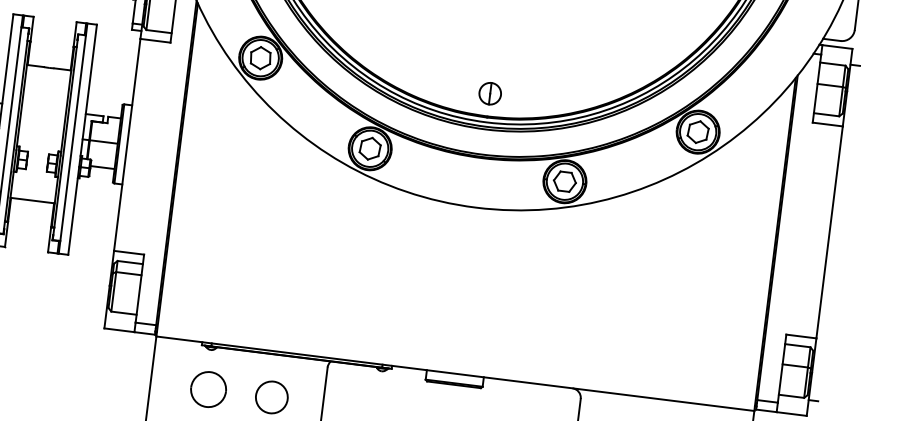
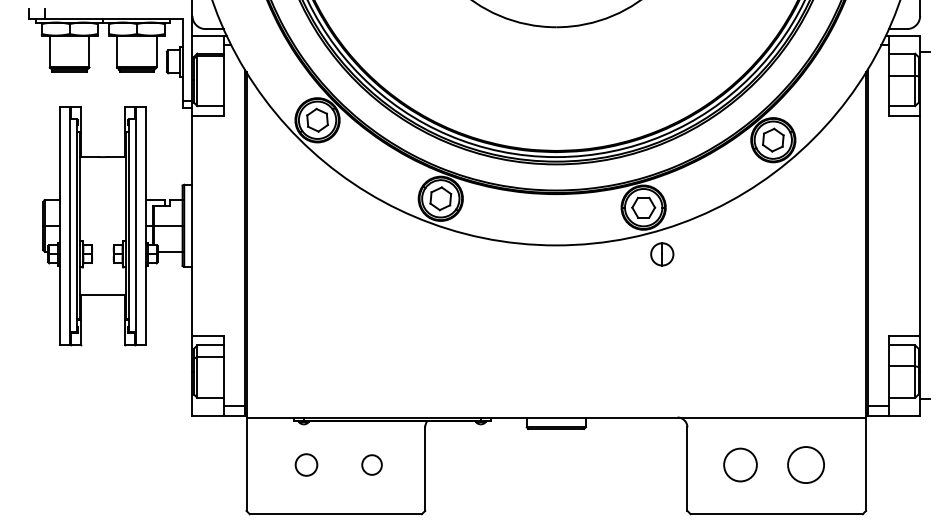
part: (490, 93) -> (662, 254), moved
part: (208, 389) -> (306, 464), size x0.6
circle: (271, 396) -> (371, 464), size x0.6

